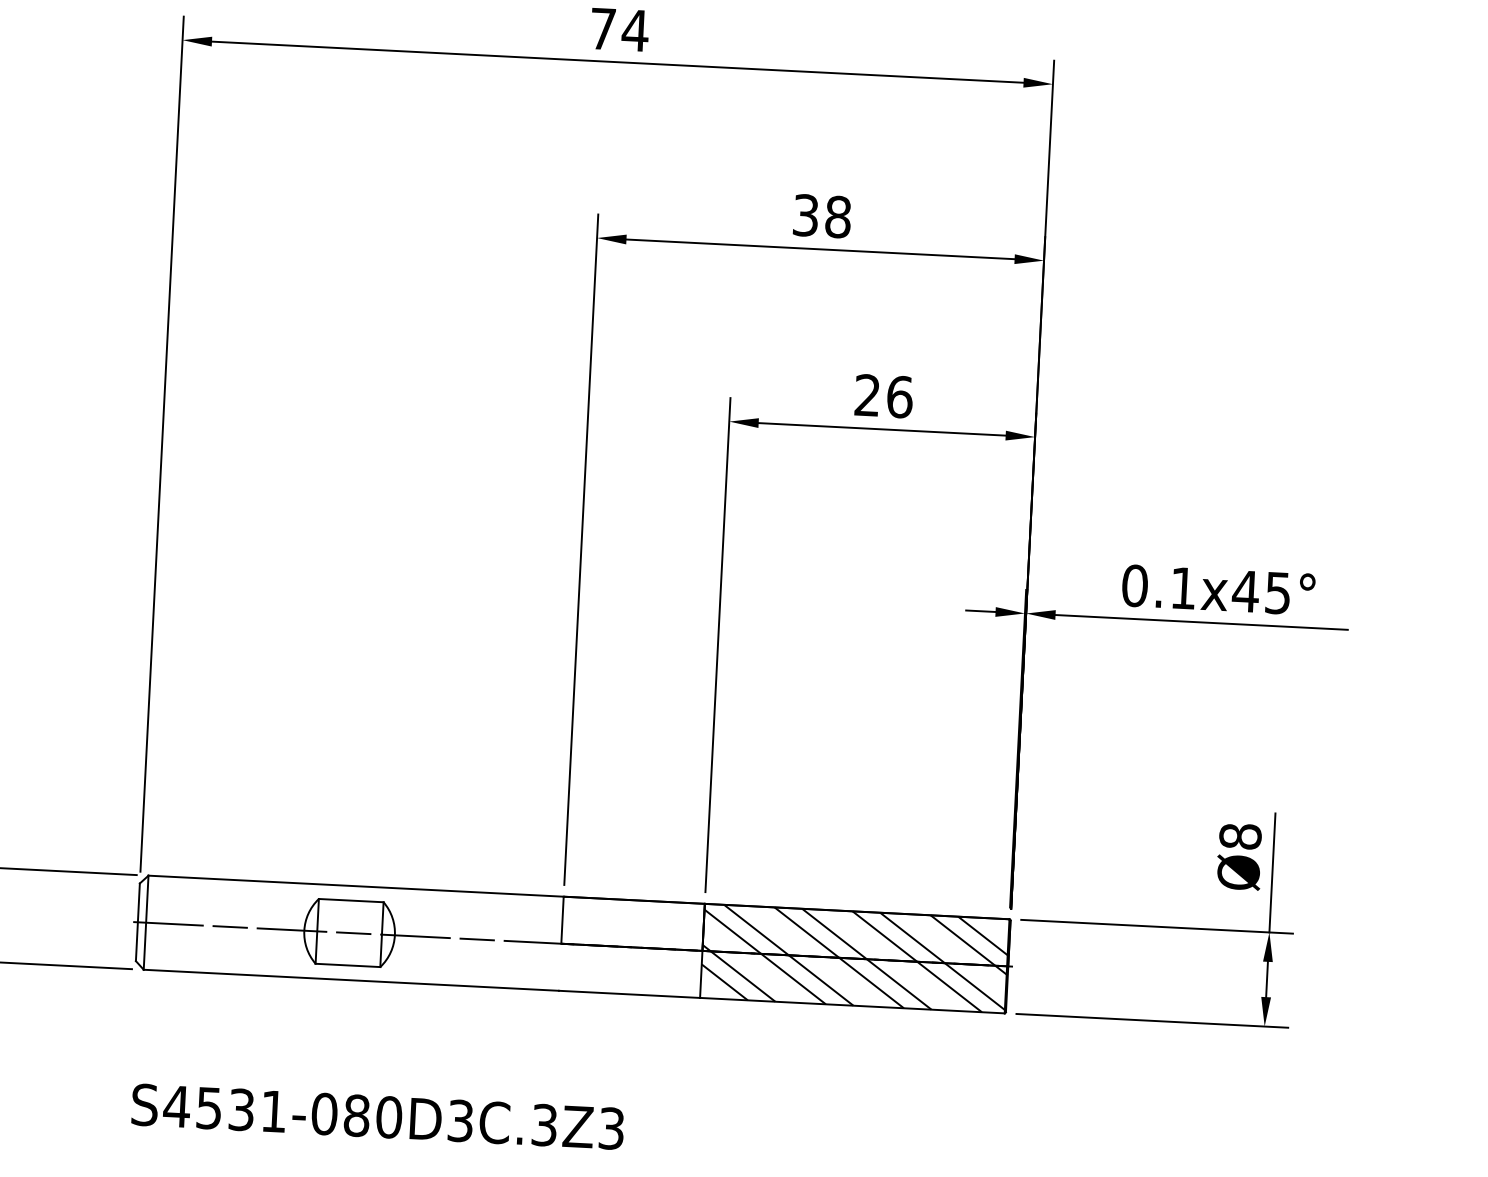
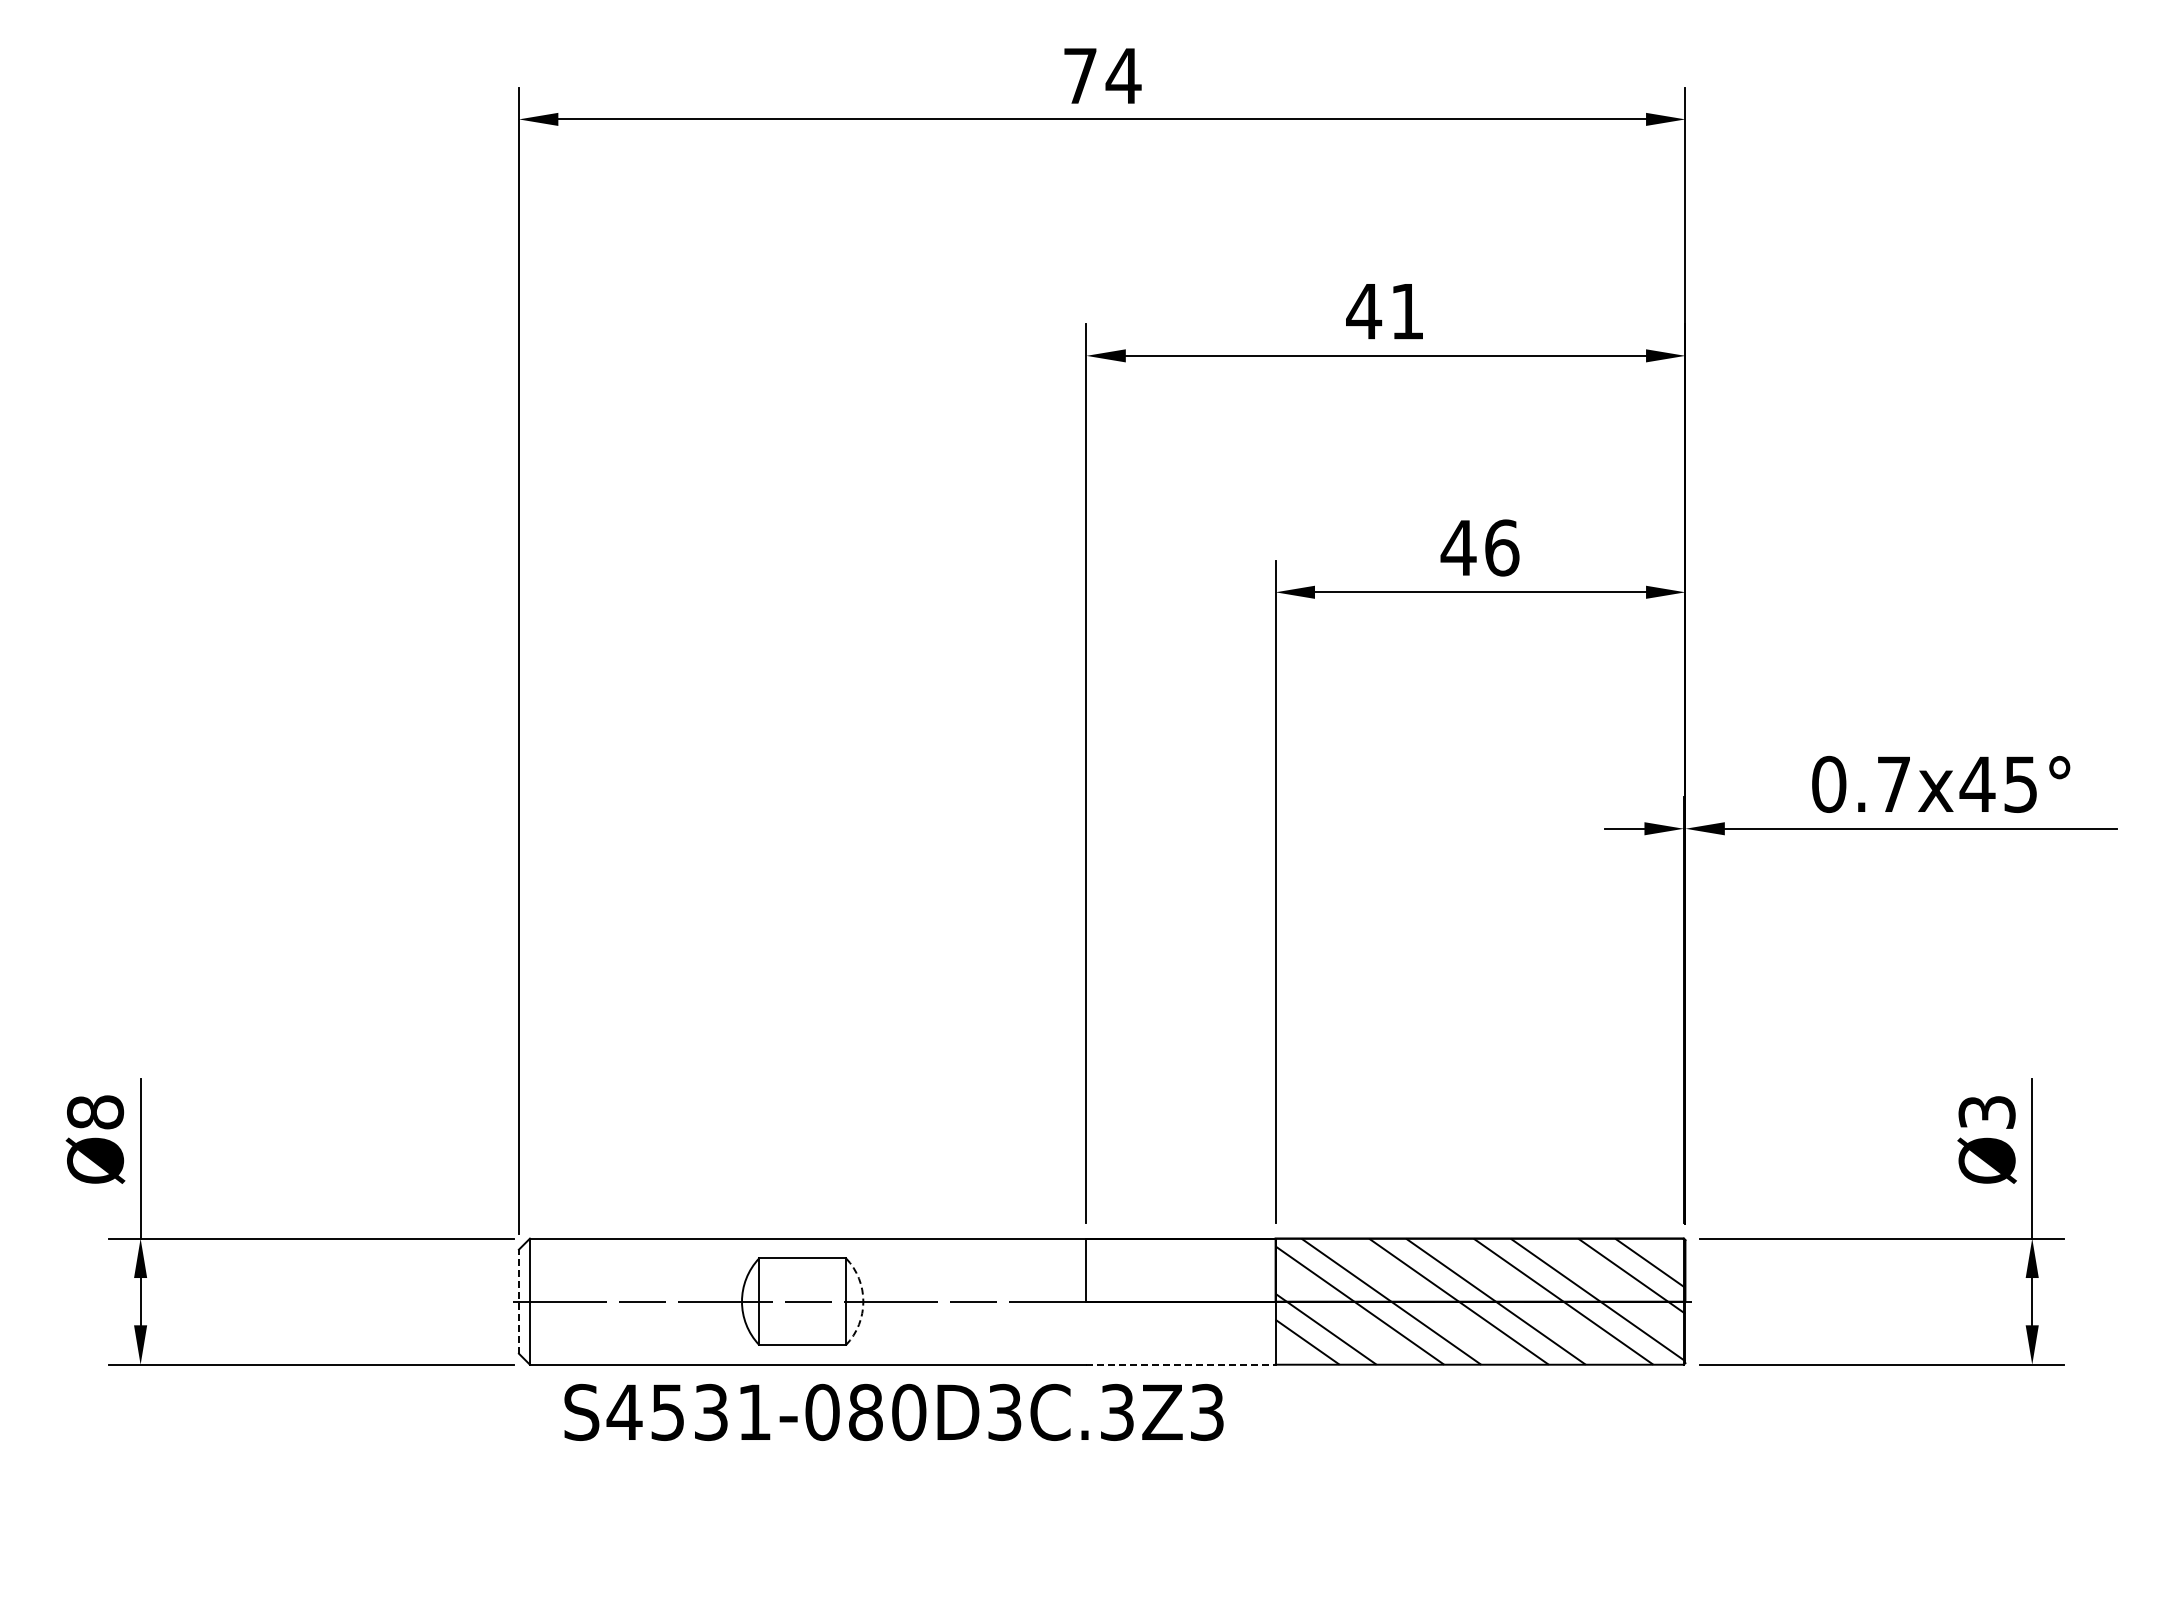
text: (821, 216) -> (1385, 311), 38 -> 41
text: (867, 395) -> (1458, 547), 26 -> 46
text: (1183, 587) -> (1893, 783), 0.1x45° -> 0.7x45°
text: (1240, 836) -> (1986, 1112), Ø8 -> Ø3
line: (137, 922) -> (518, 1301), solid -> dashed
arc: (394, 935) -> (863, 1301), solid -> dashed
line: (629, 994) -> (1181, 1364), solid -> dashed
text: (377, 1116) -> (893, 1412), moved

